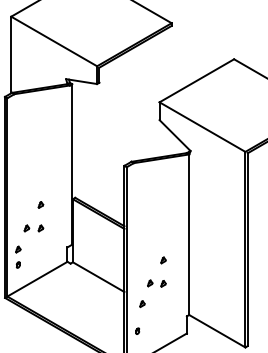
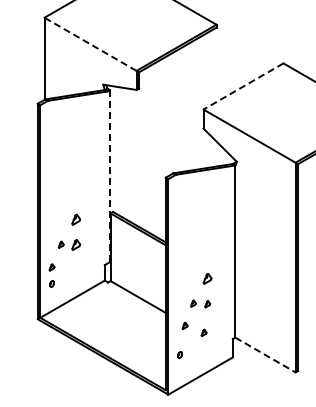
line: (54, 41) -> (90, 44), solid -> dashed
line: (196, 80) -> (243, 86), solid -> dashed
line: (71, 163) -> (109, 175), solid -> dashed
part: (41, 204) -> (76, 219), size x1.6
part: (41, 228) -> (76, 244), size x1.6
part: (163, 260) -> (207, 279), size x1.6
part: (159, 310) -> (203, 332), added
line: (217, 331) -> (265, 355), solid -> dashed

